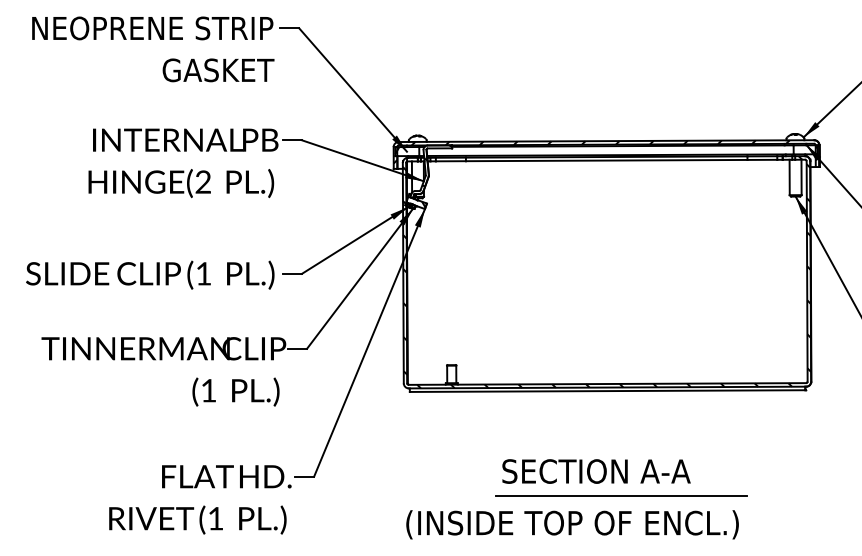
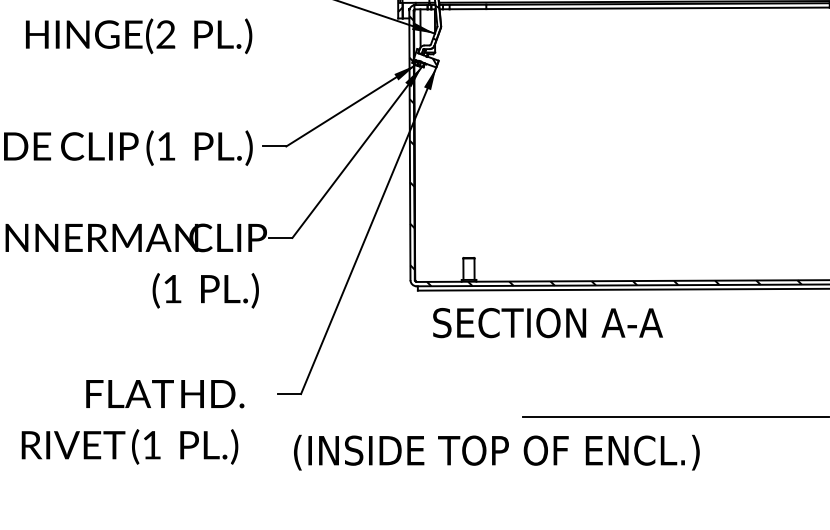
text: (596, 471) -> (547, 322), moved
text: (200, 499) -> (133, 421), moved
text: (572, 524) -> (496, 452), moved

